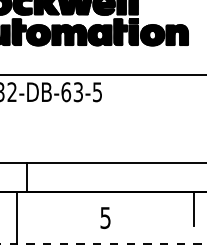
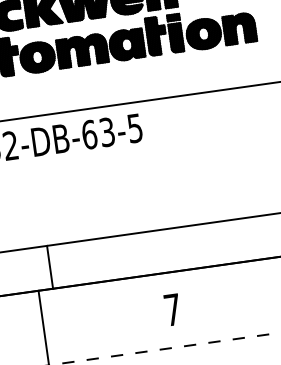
text: (105, 218) -> (172, 310), 5 -> 7

